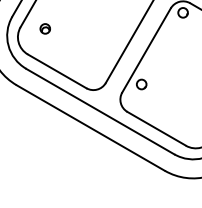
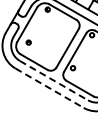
line: (101, 111) -> (54, 80), solid -> dashed
line: (92, 128) -> (50, 88), solid -> dashed

